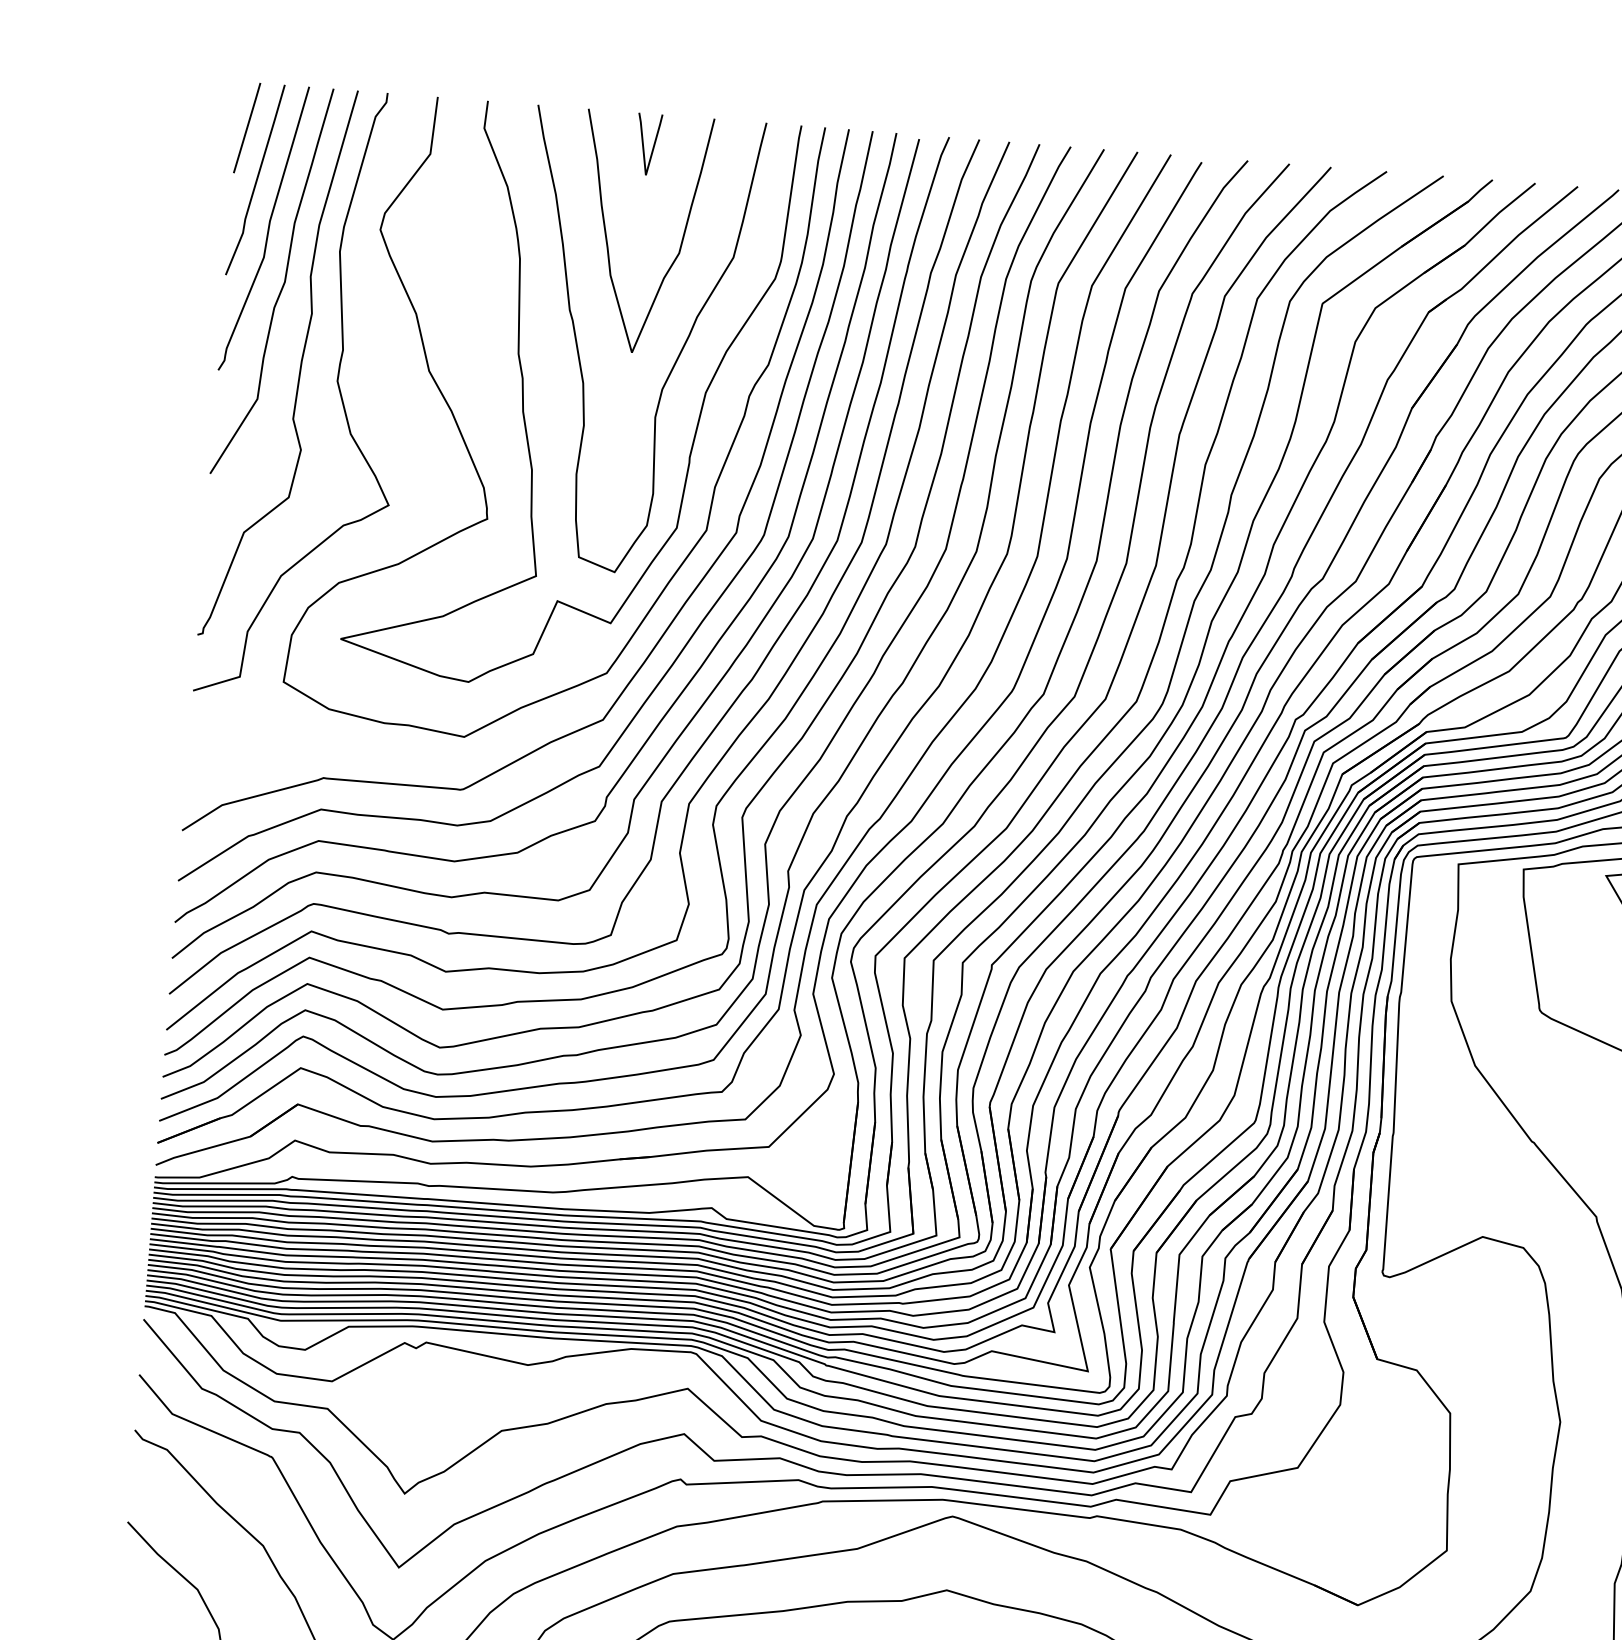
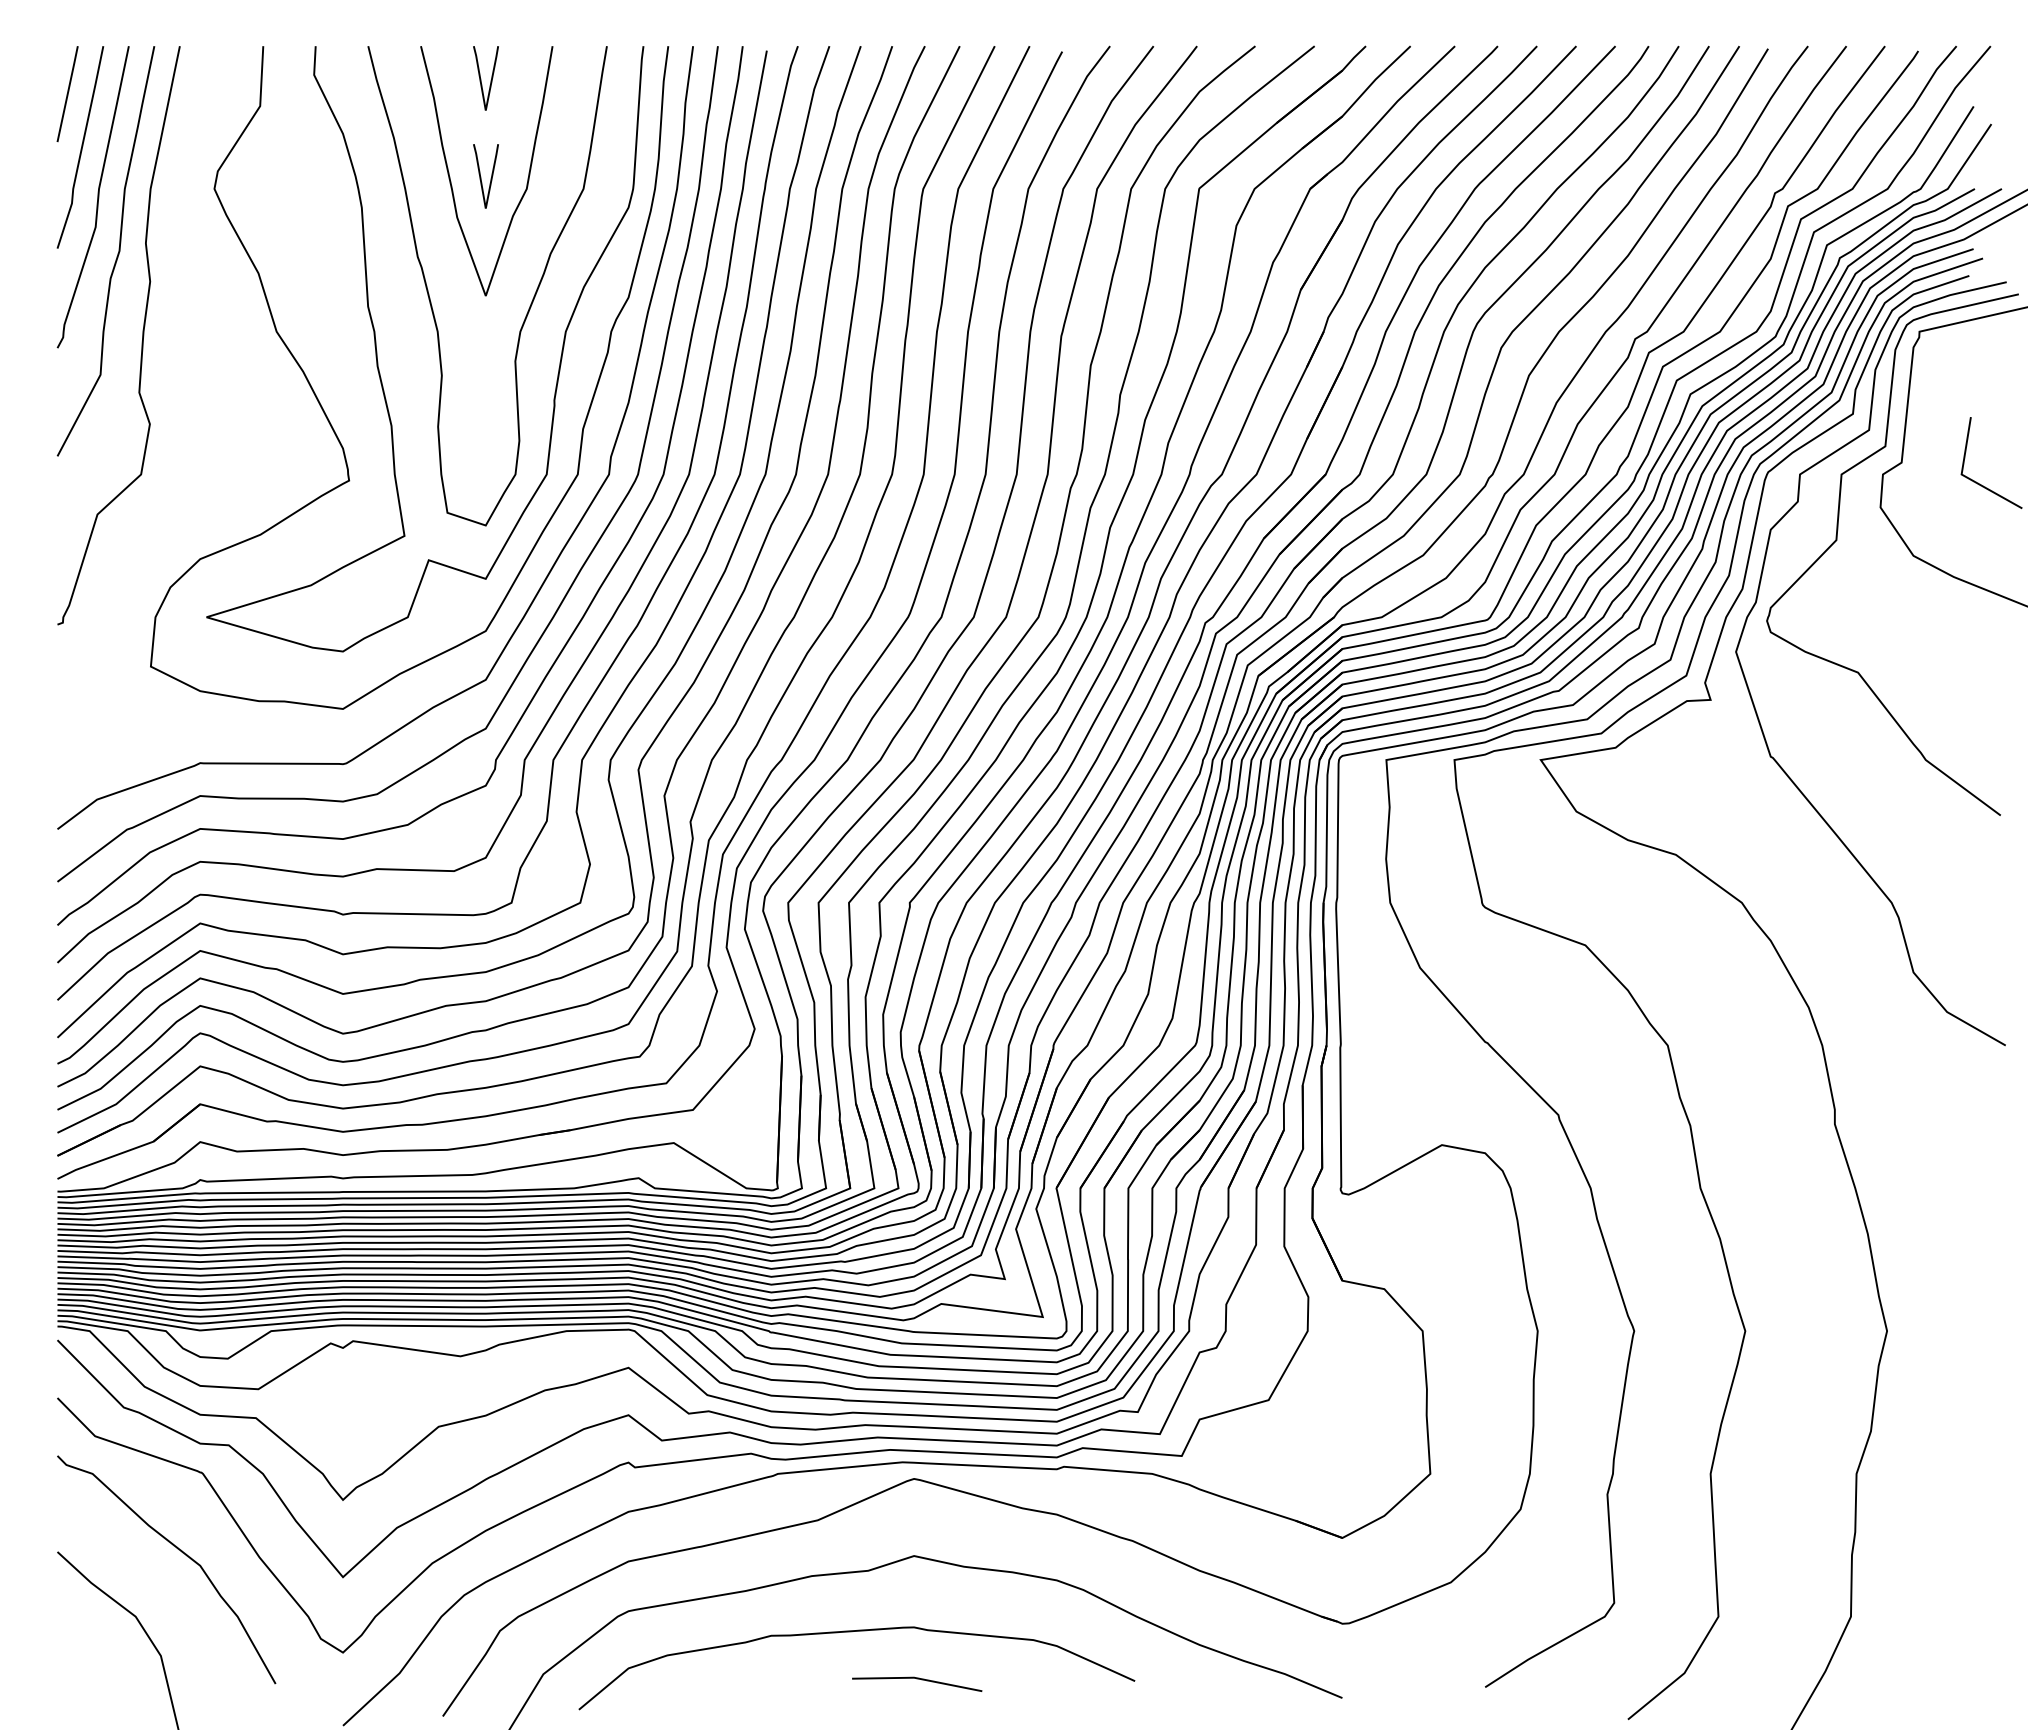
line: (636, 238) -> (481, 176), added
curve: (337, 385) -> (182, 354), removed

